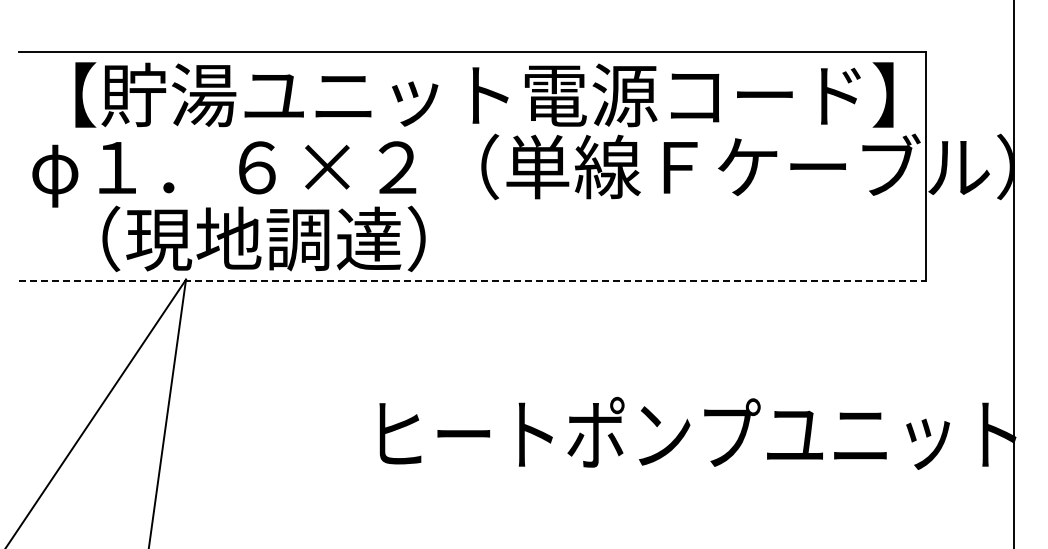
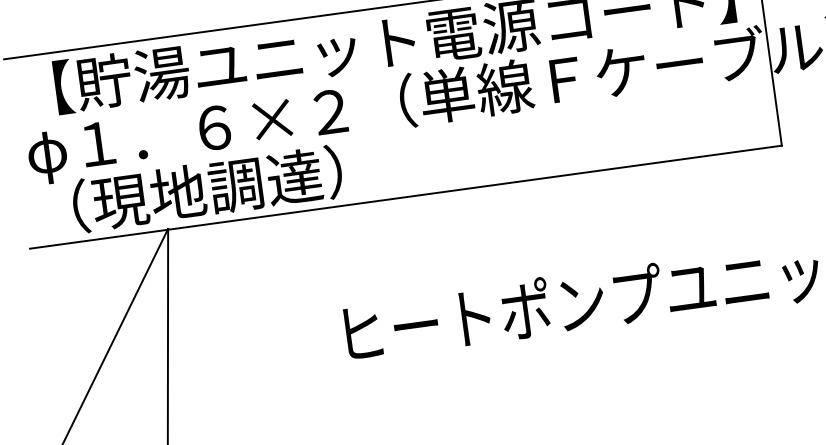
text: (263, 238) -> (206, 188), moved
line: (473, 280) -> (406, 196), dashed -> solid

